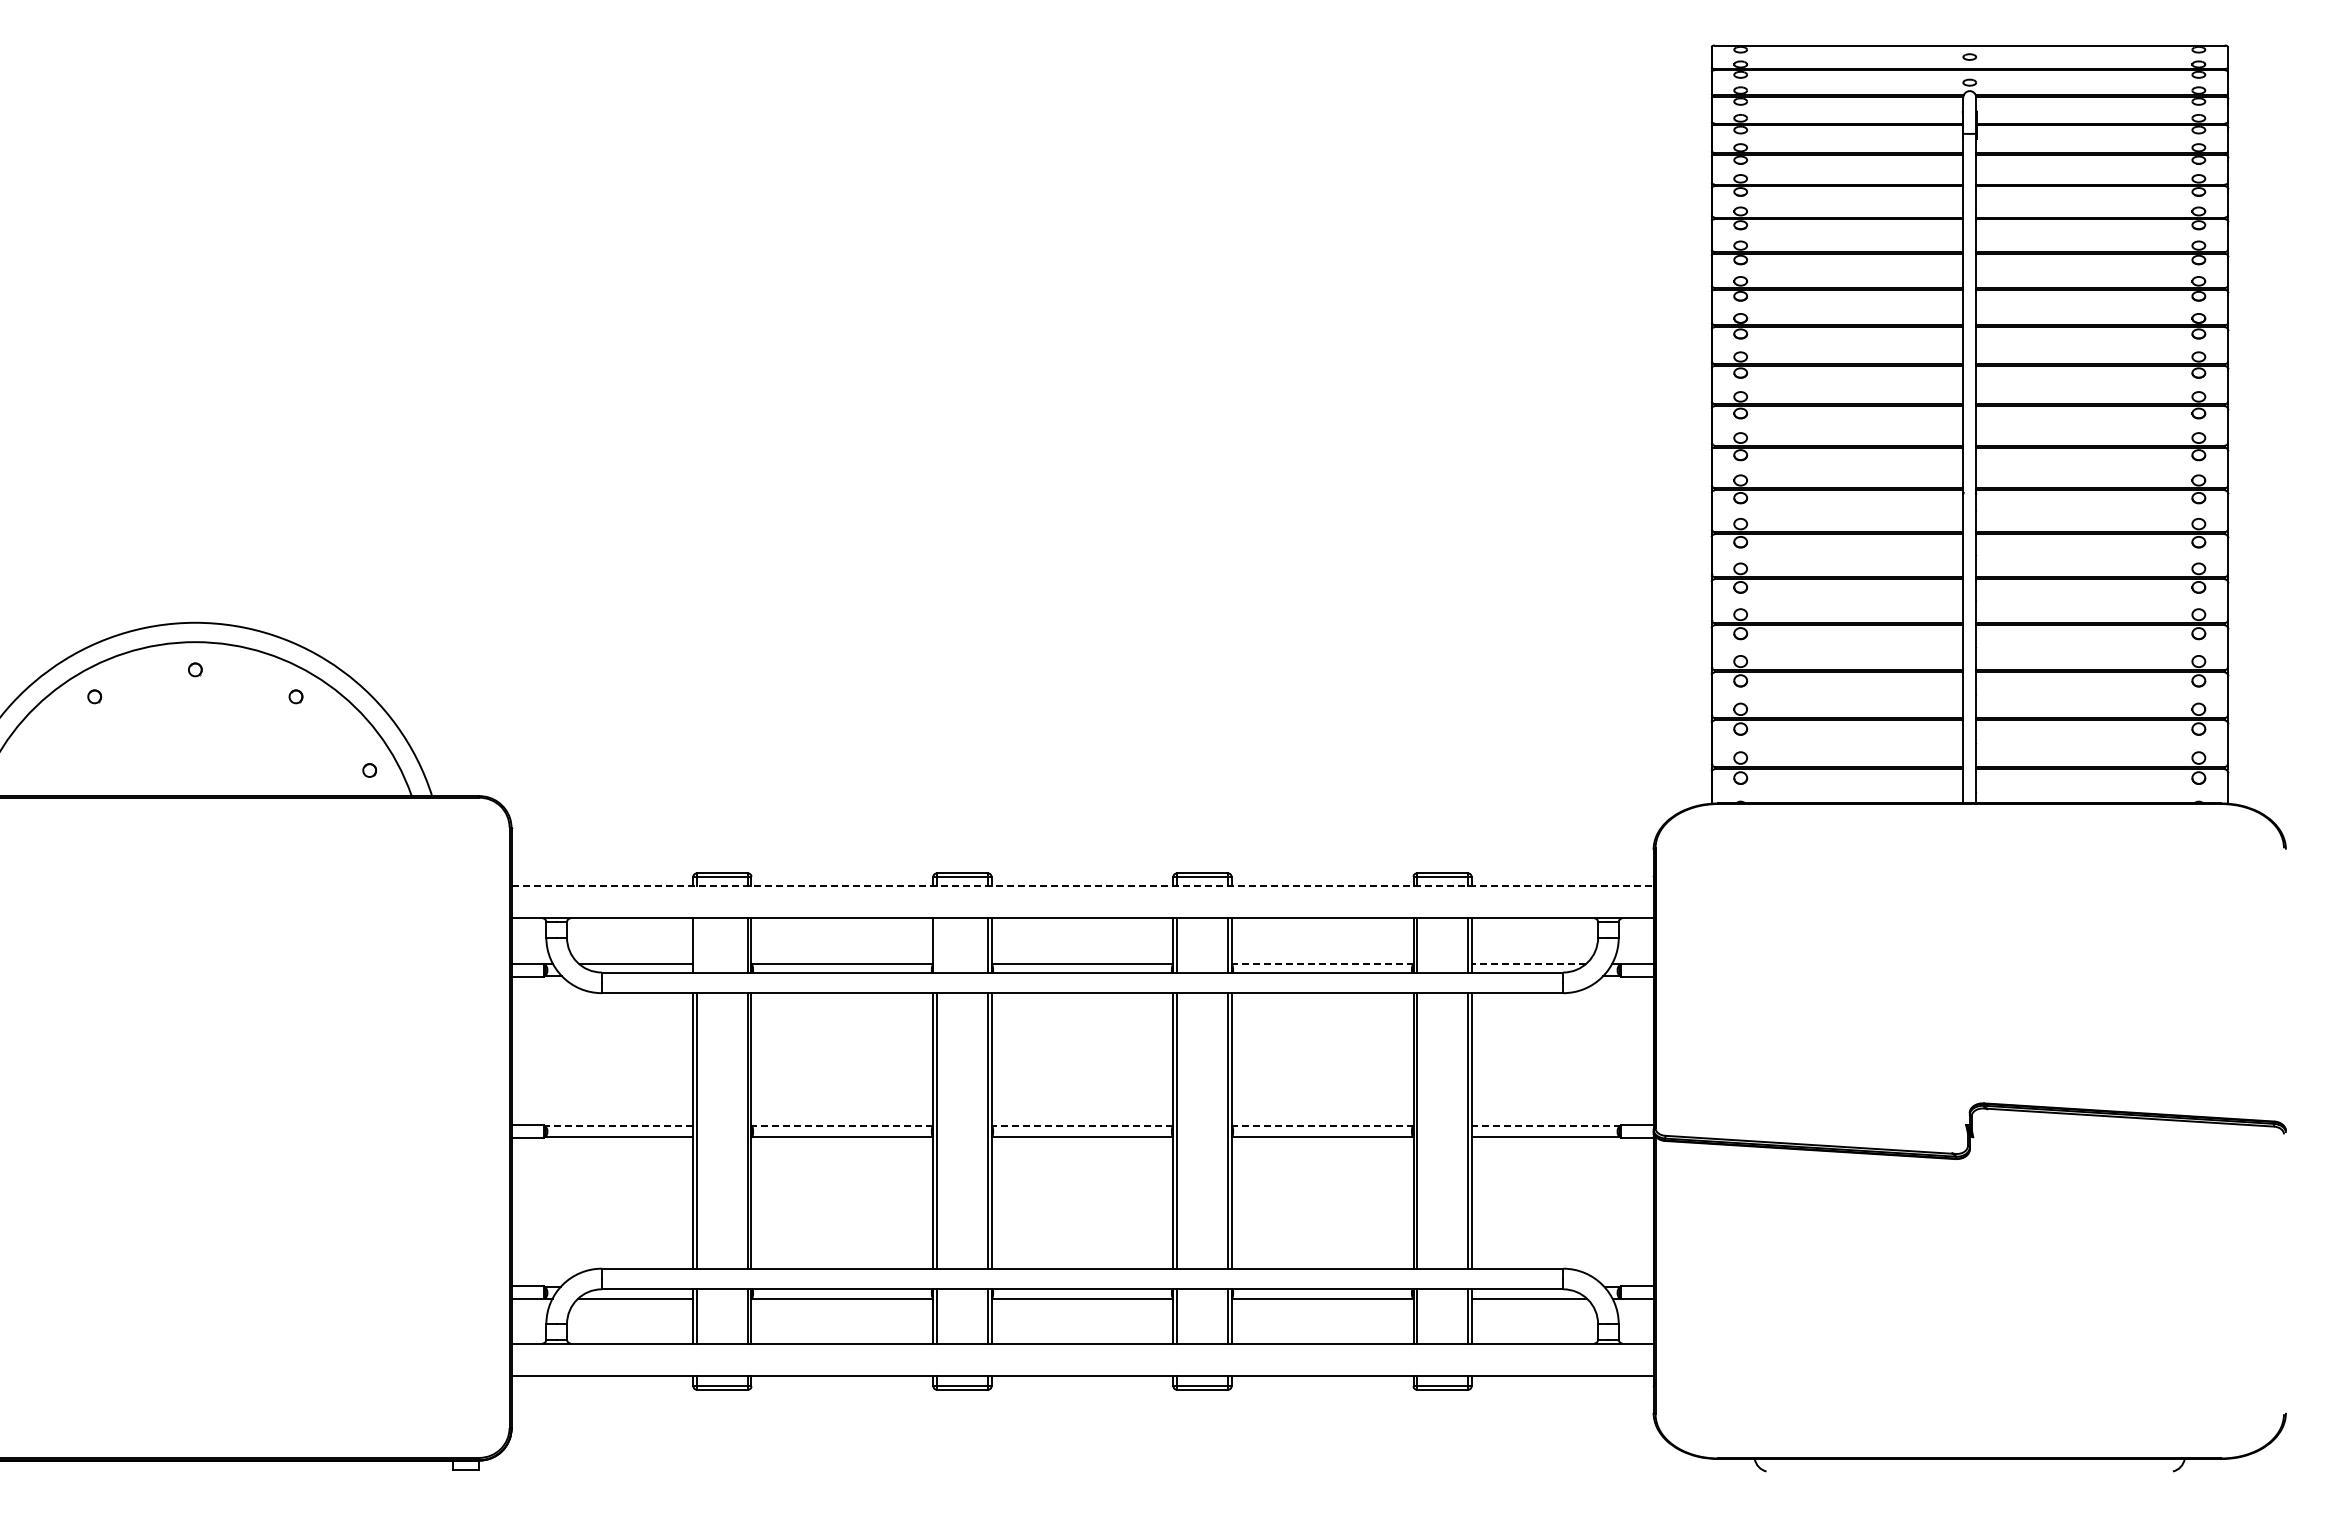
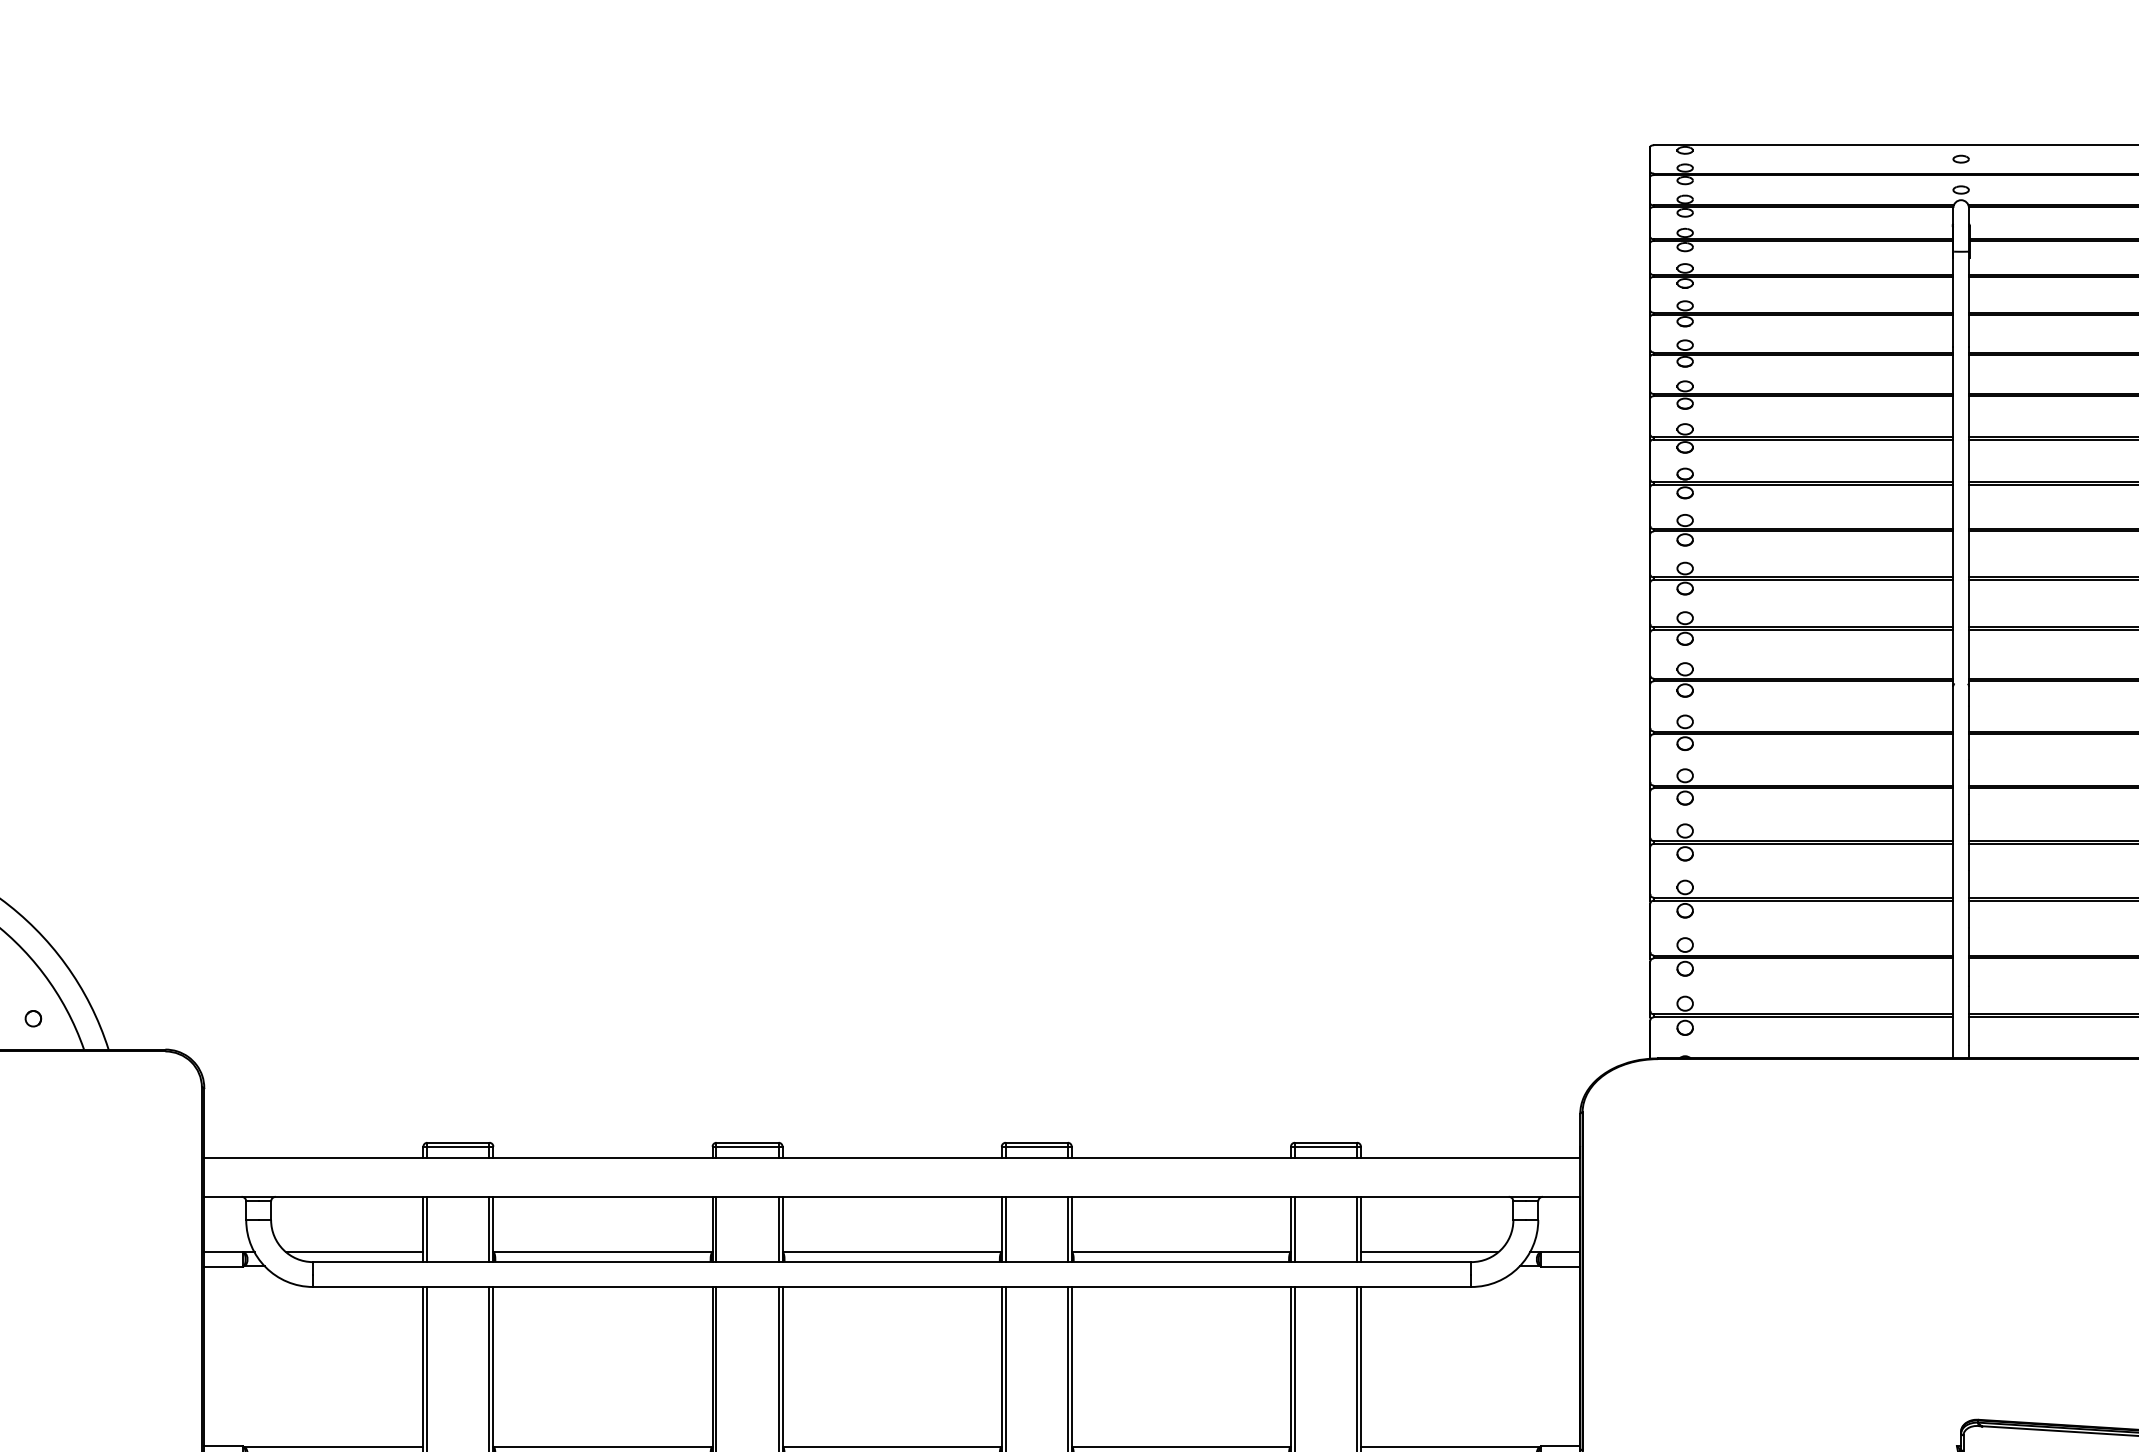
line: (1083, 886) -> (893, 1158), dashed -> solid
line: (696, 945) -> (427, 1229), added
line: (936, 945) -> (716, 1229), added
line: (1322, 964) -> (1181, 1252), dashed -> solid
line: (1528, 964) -> (1429, 1252), dashed -> solid
line: (618, 1125) -> (333, 1446), dashed -> solid
line: (842, 1125) -> (603, 1446), dashed -> solid
line: (1082, 1125) -> (892, 1446), dashed -> solid
line: (1322, 1125) -> (1181, 1446), dashed -> solid
line: (1546, 1125) -> (1451, 1446), dashed -> solid

